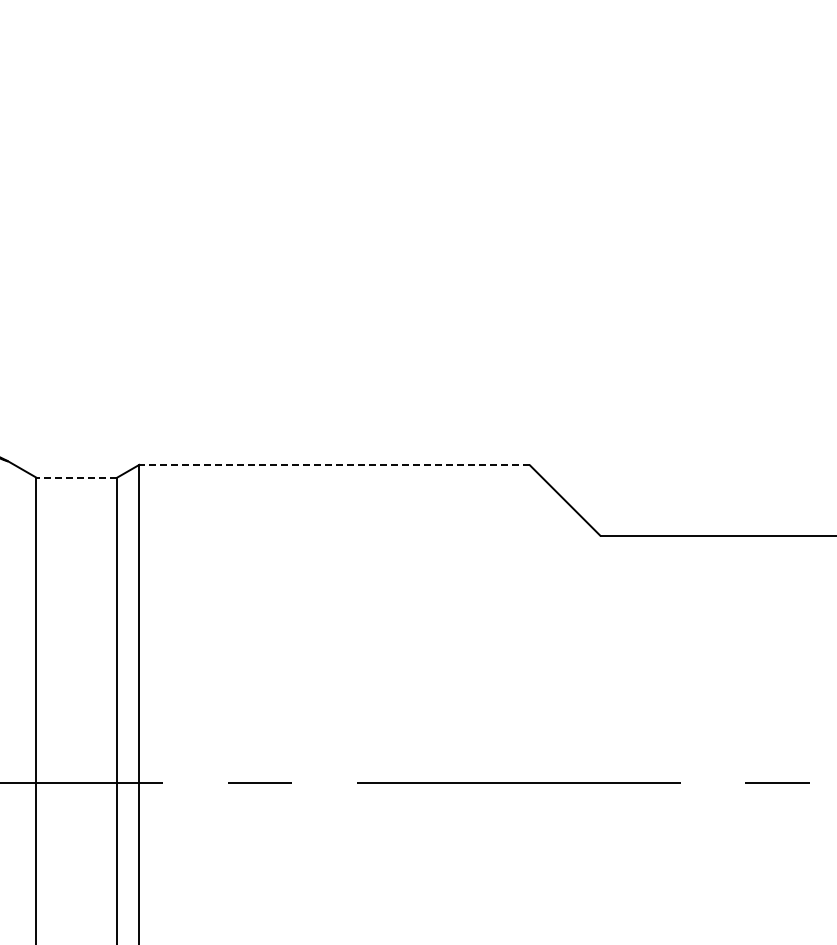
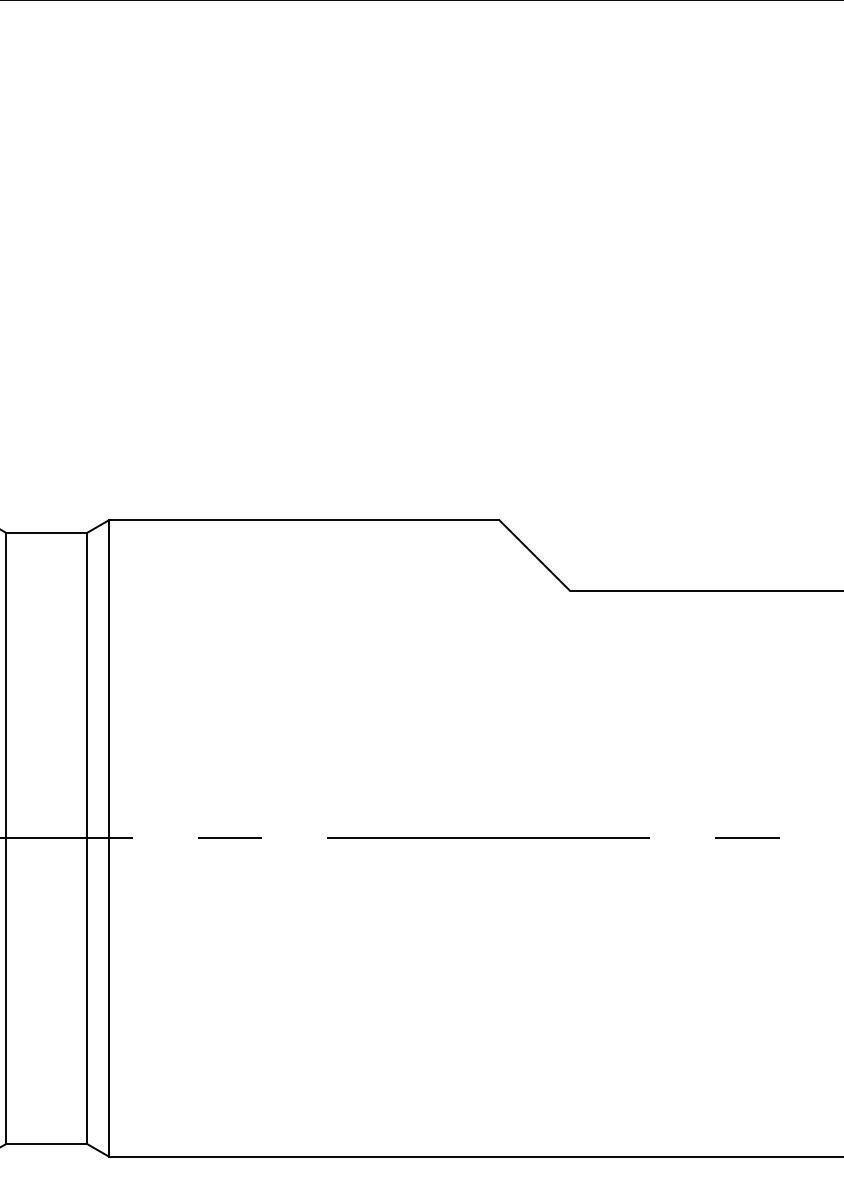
line: (333, 465) -> (303, 520), dashed -> solid
line: (76, 477) -> (46, 532), dashed -> solid

